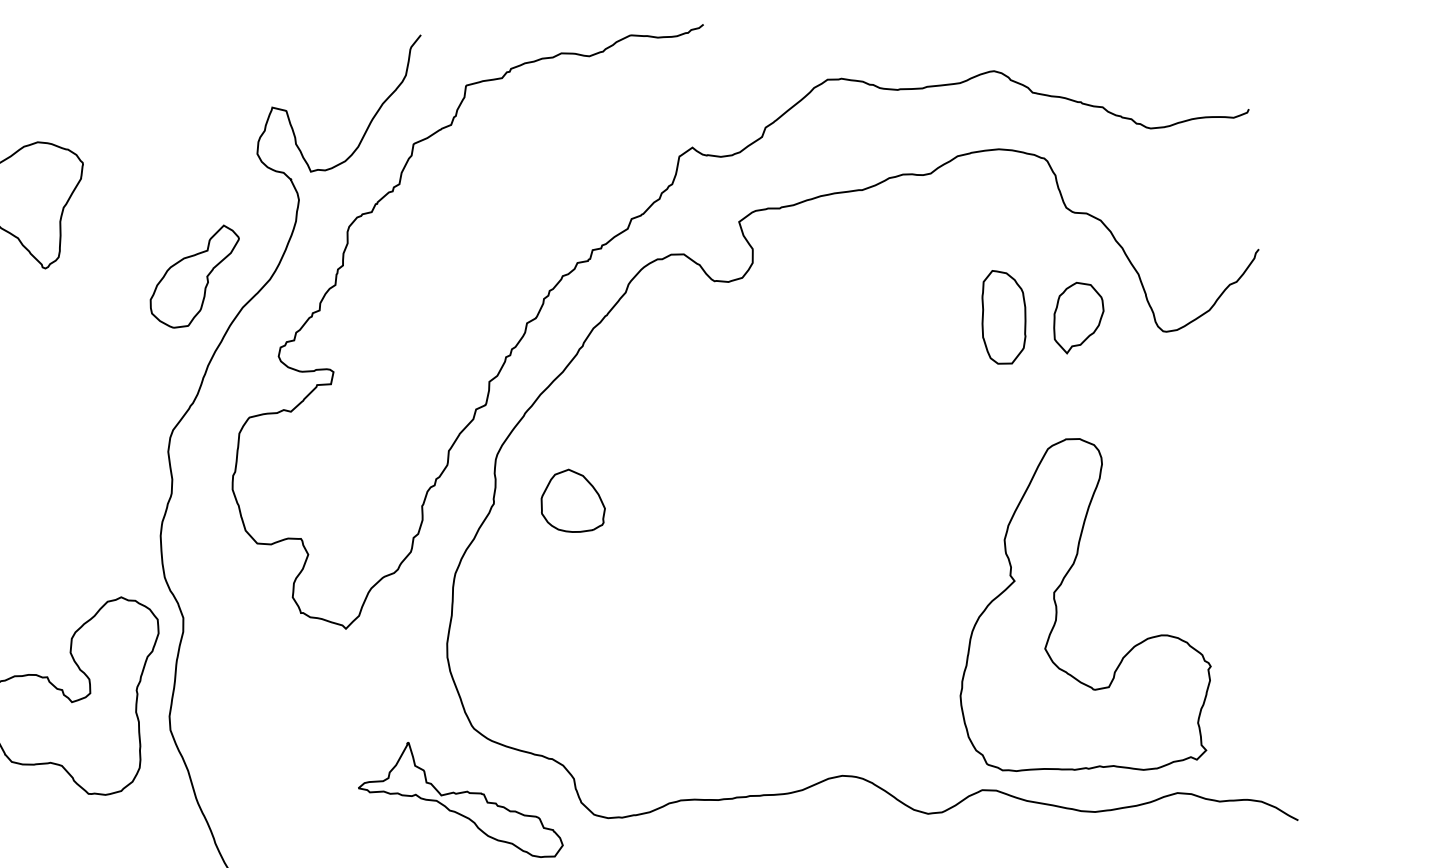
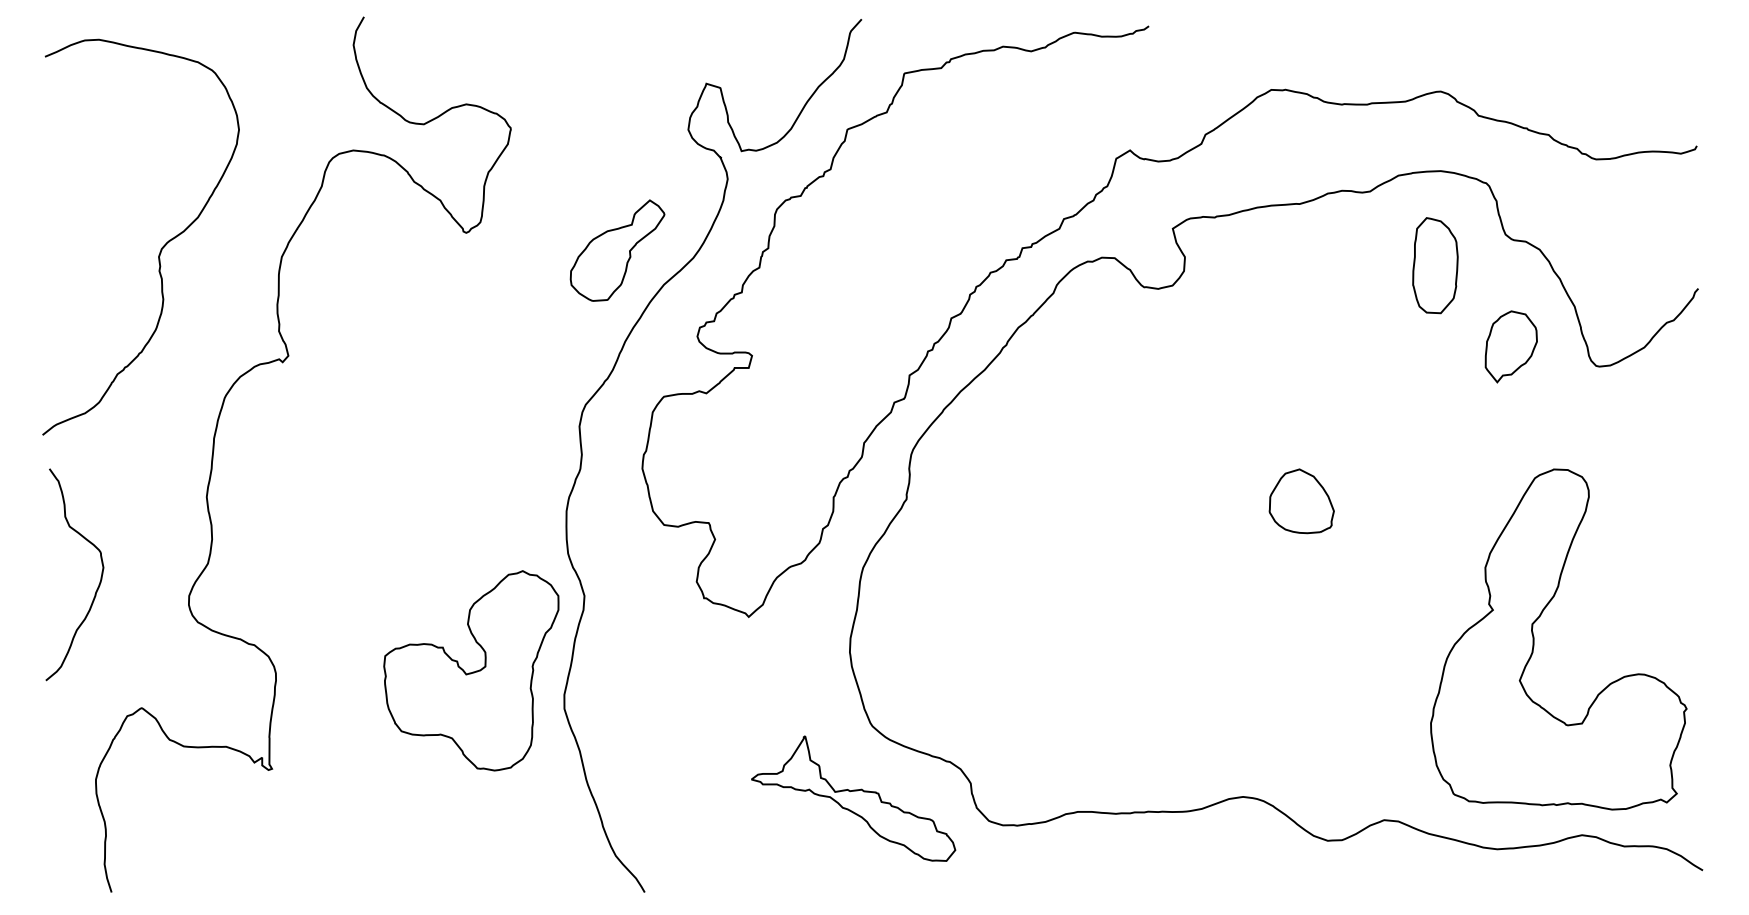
part: (1003, 316) -> (1435, 265), moved
part: (572, 501) -> (1301, 501), moved
part: (1057, 607) -> (1534, 639), moved

